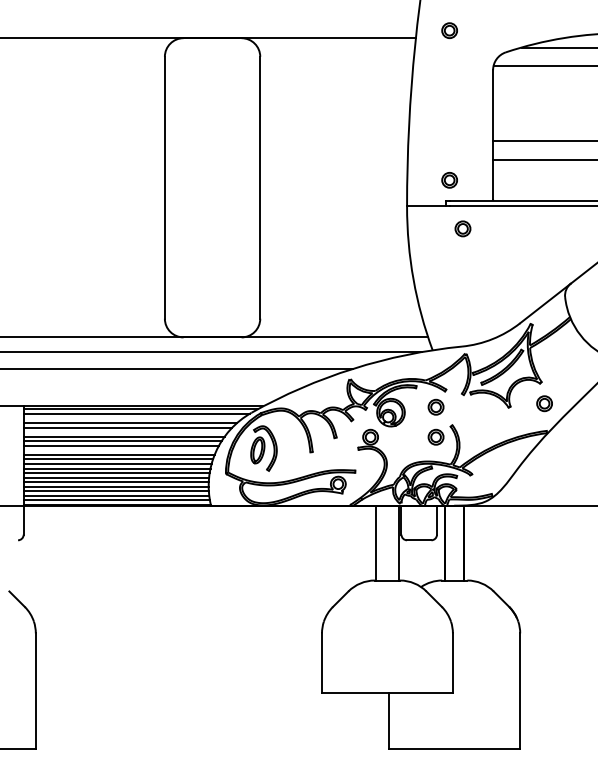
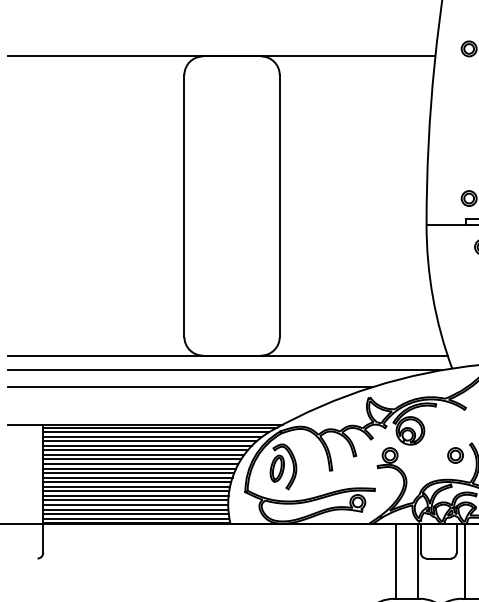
part: (435, 406) -> (455, 424), removed
line: (132, 418) -> (152, 436), added
line: (125, 432) -> (145, 450), added
line: (119, 450) -> (139, 468), added

